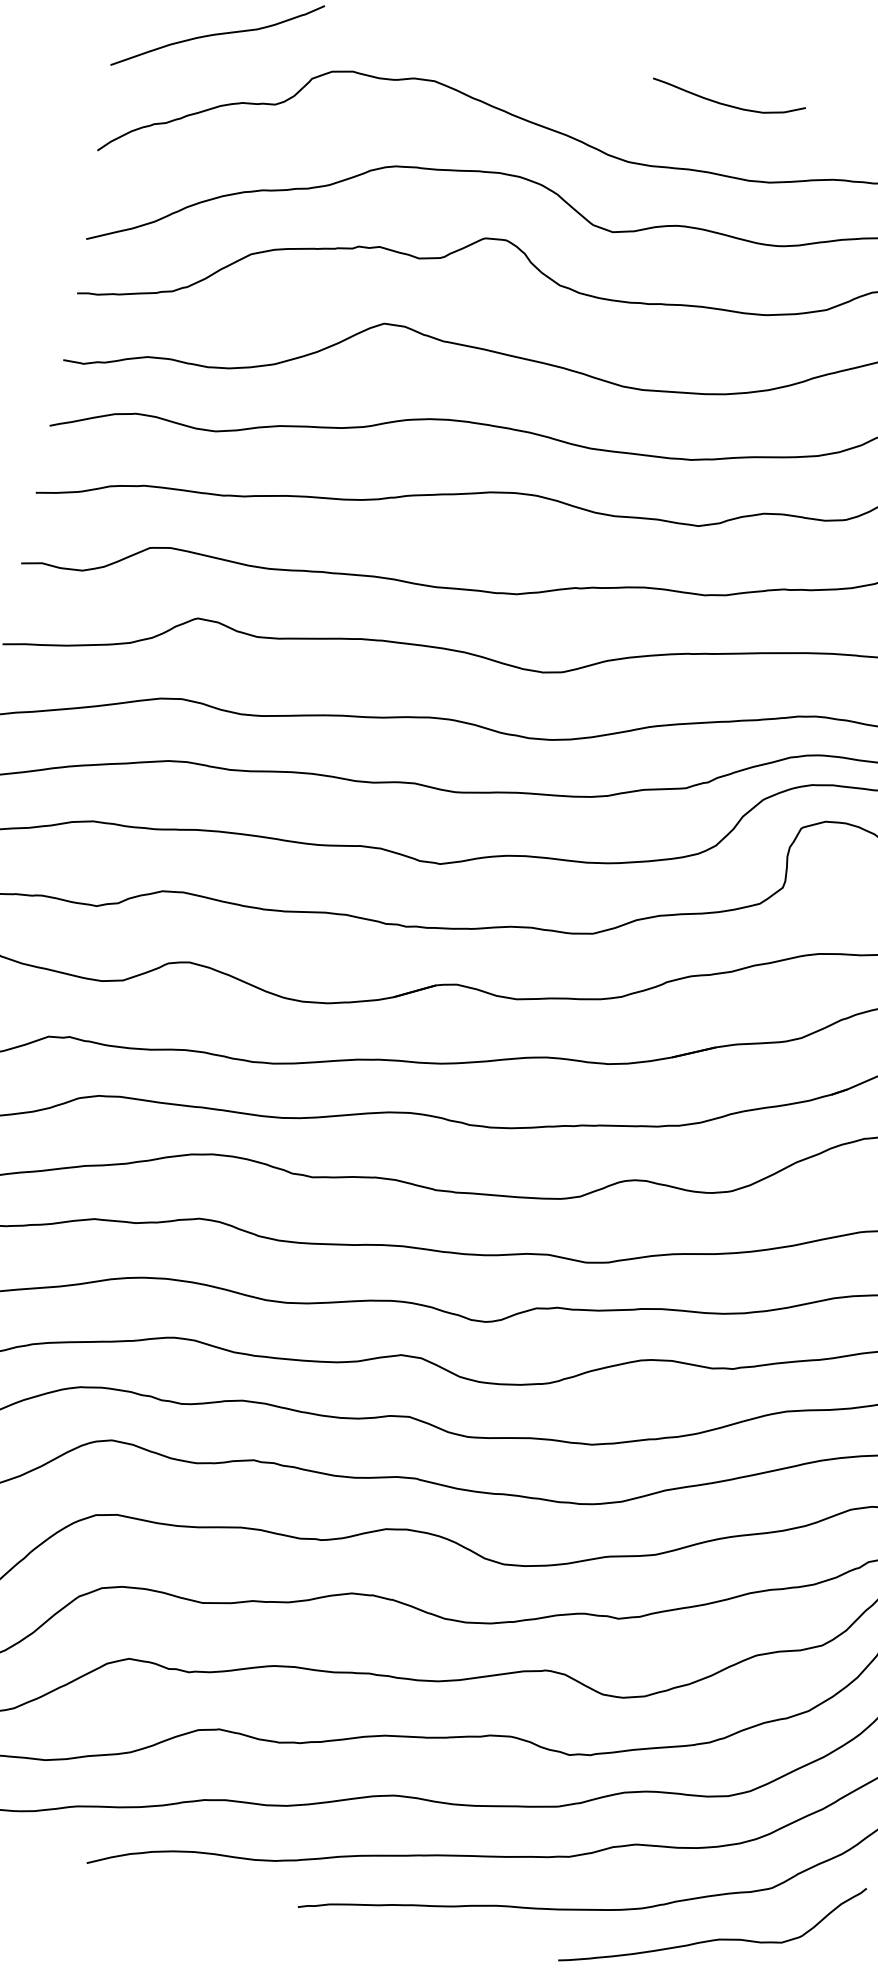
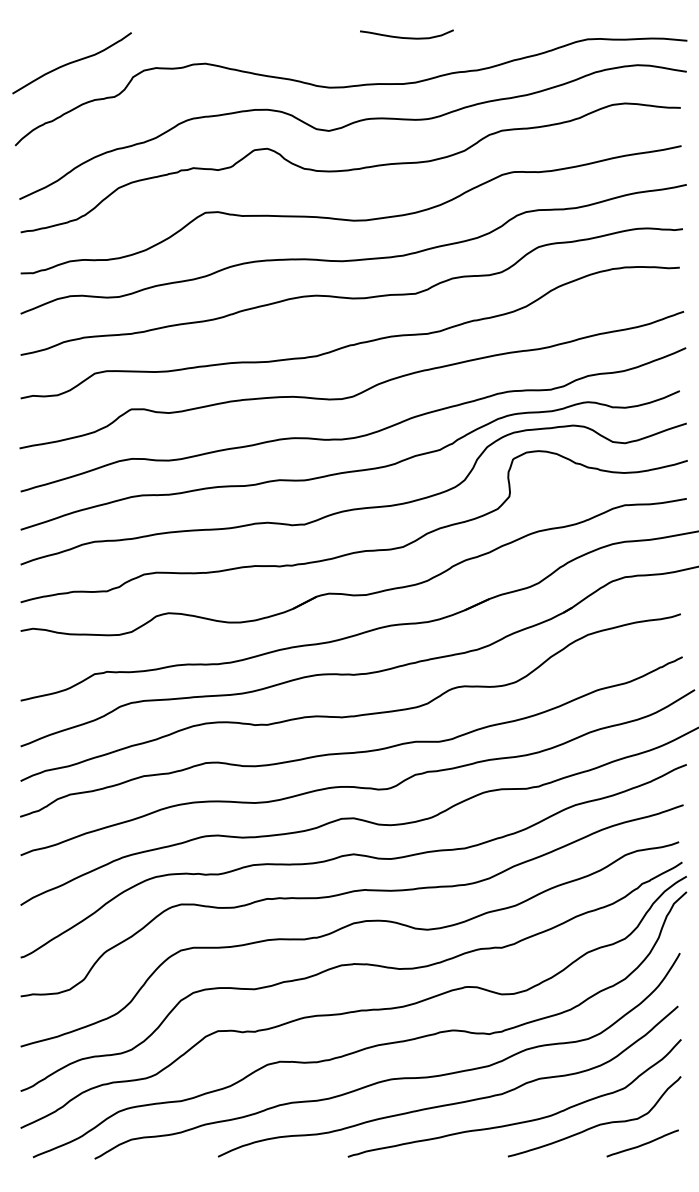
curve: (726, 104) -> (406, 37), moved

